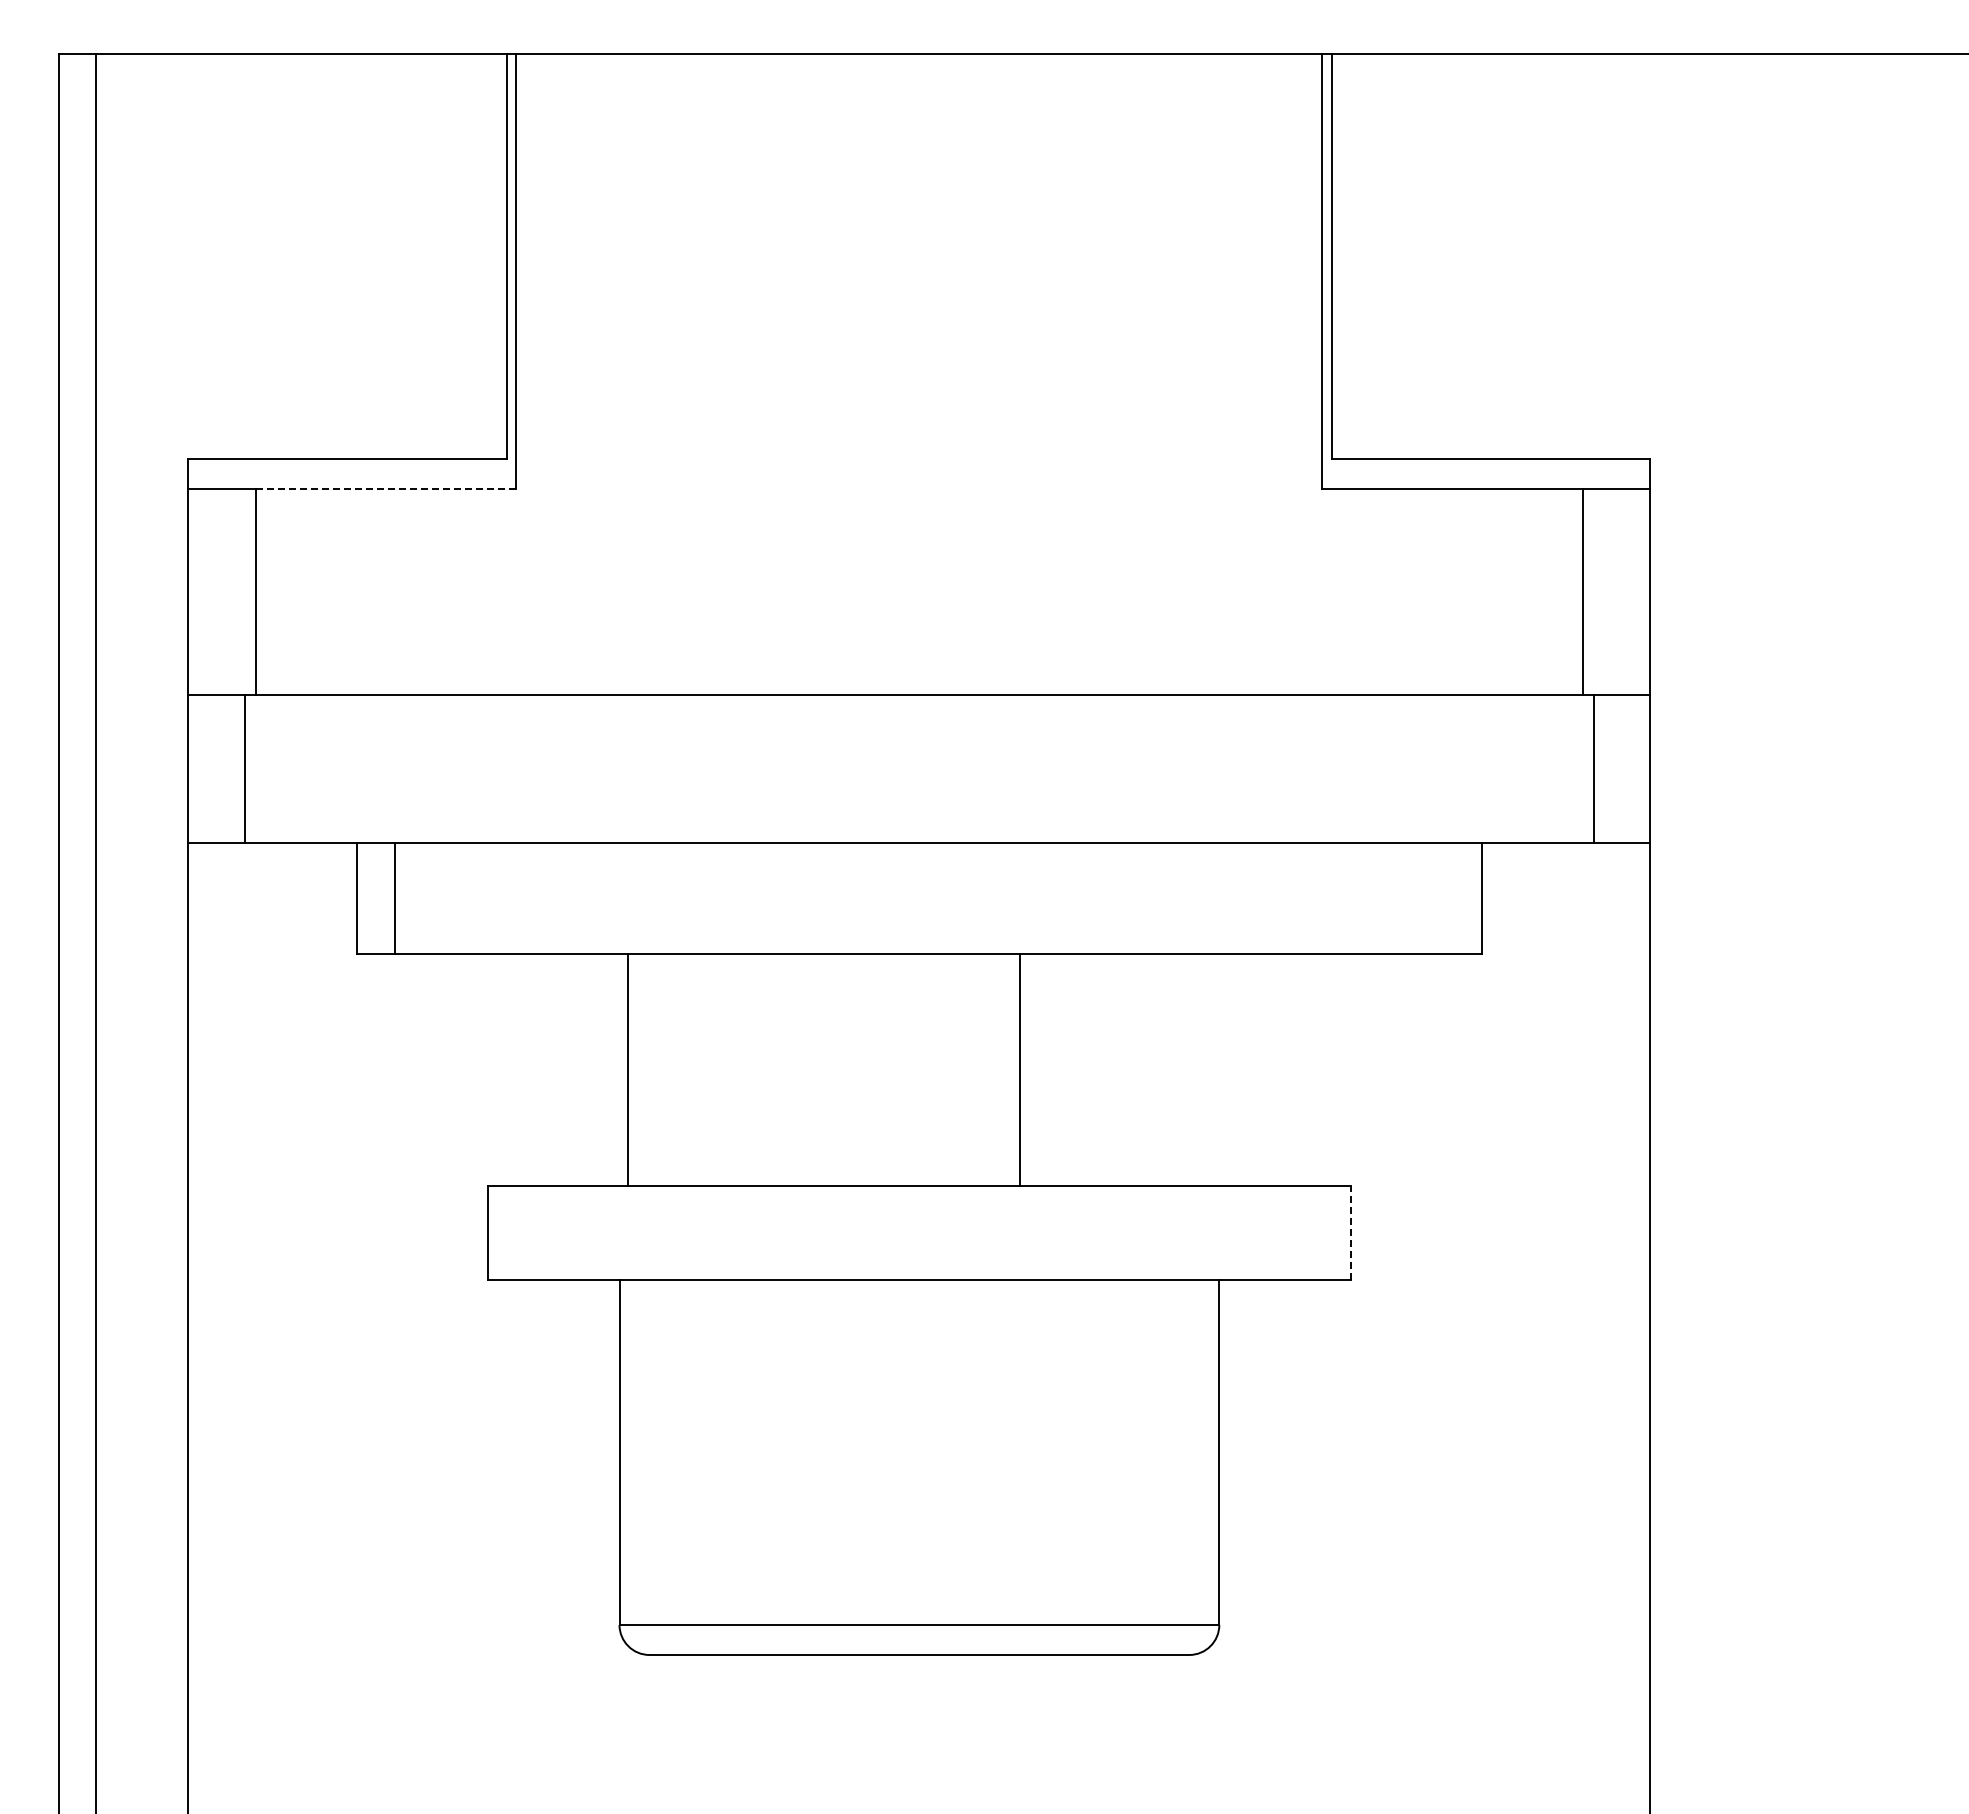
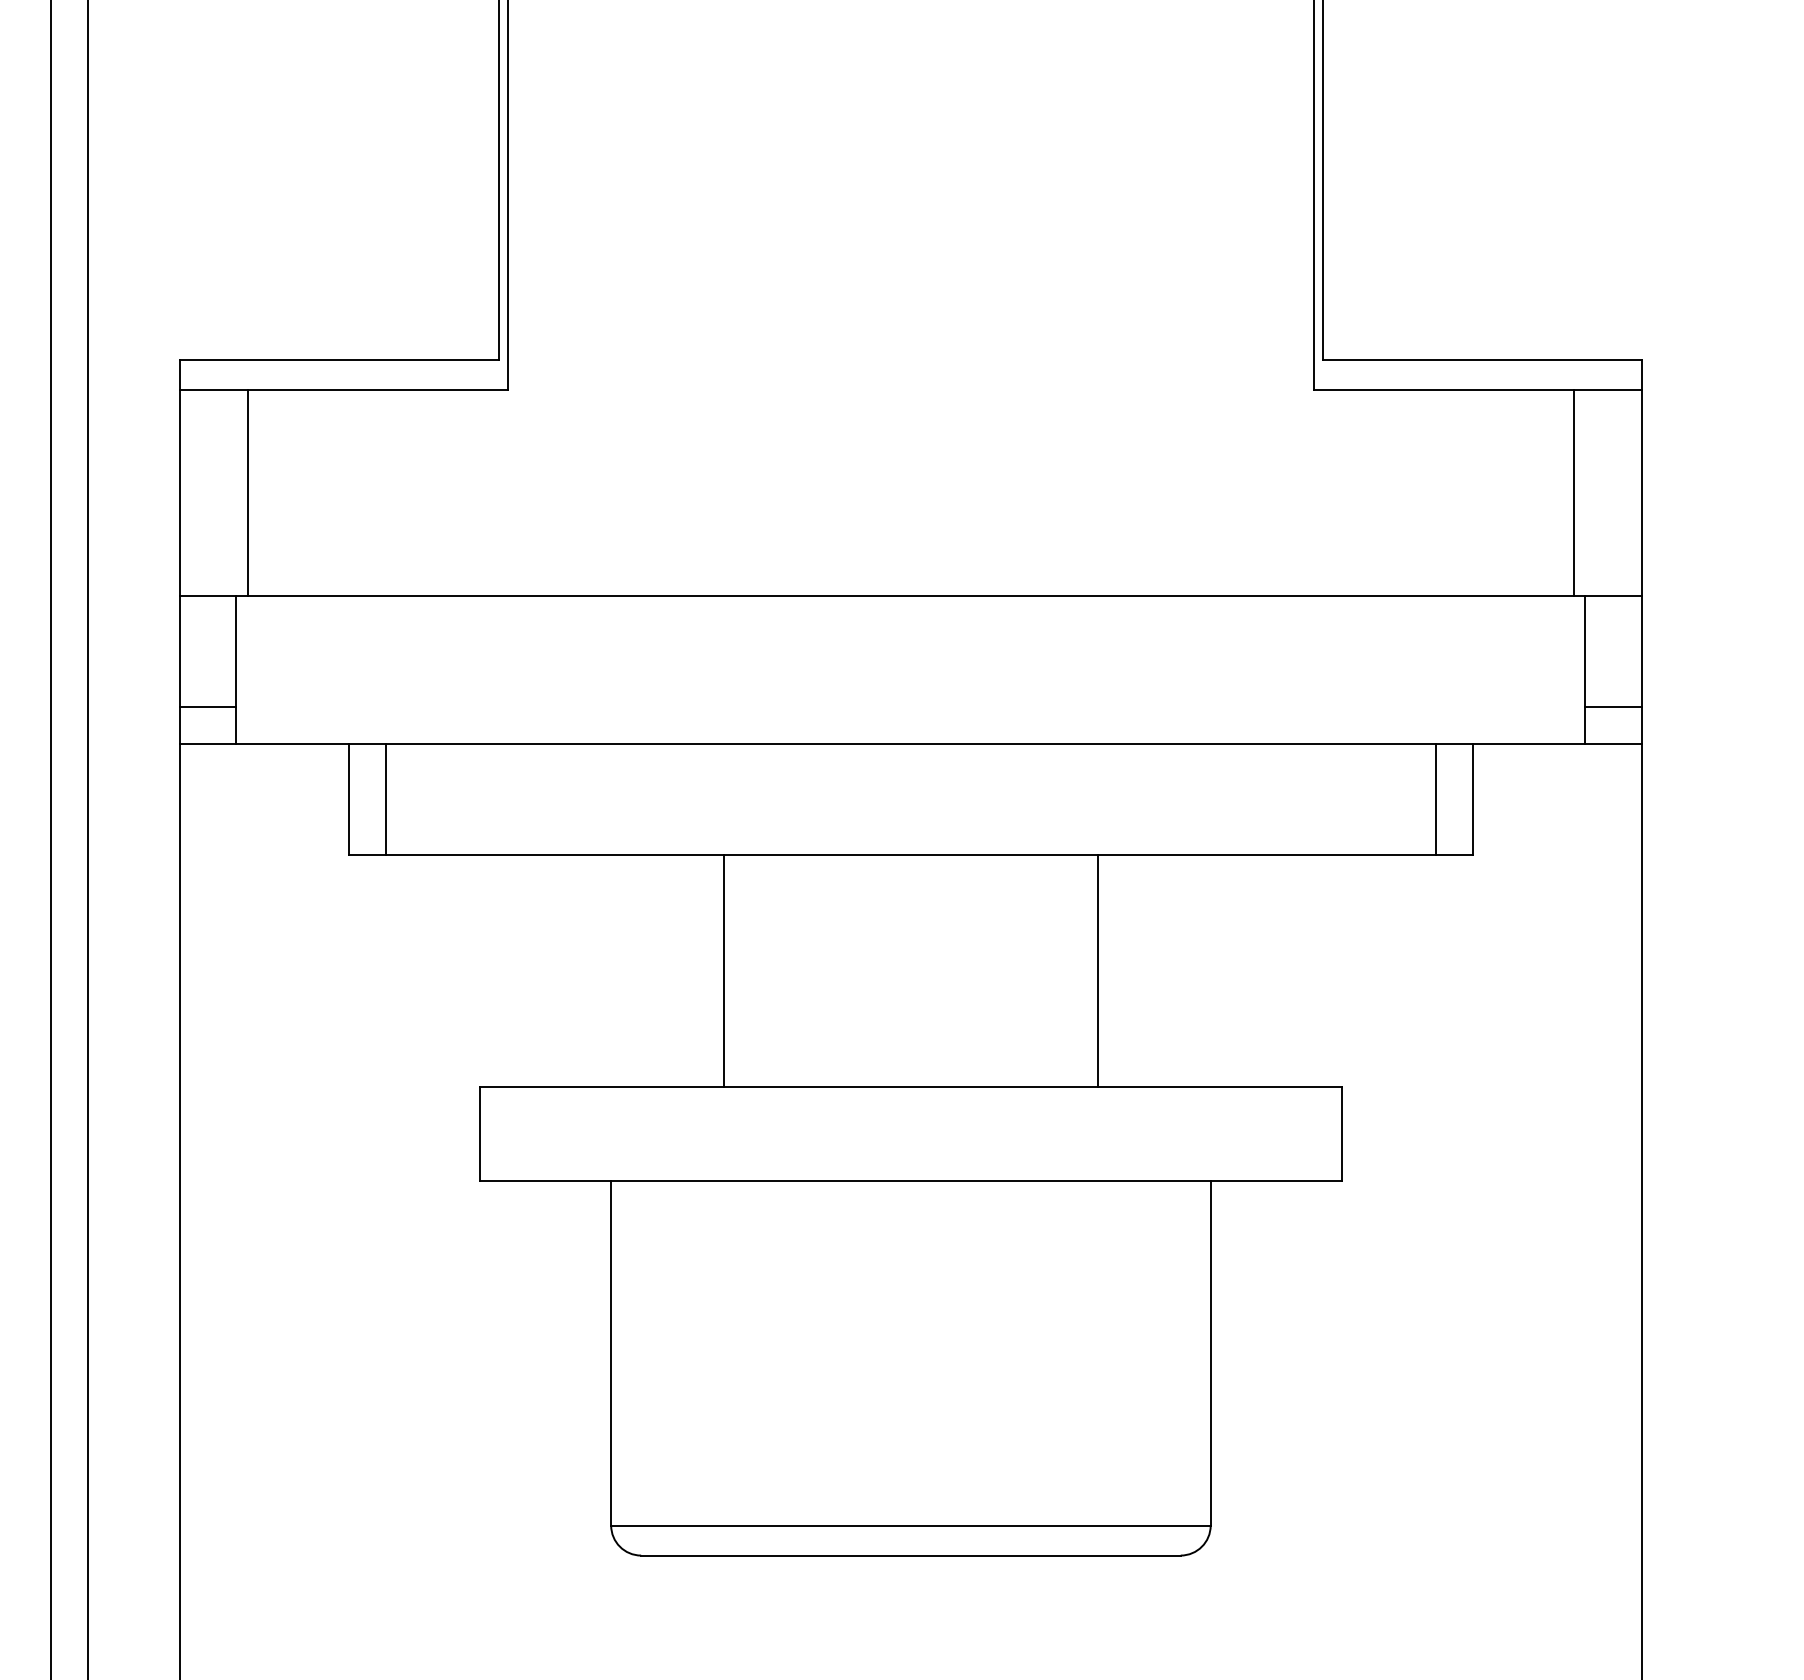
line: (386, 489) -> (378, 390), dashed -> solid
line: (216, 805) -> (208, 706), added
line: (1622, 805) -> (1613, 706), added
line: (1444, 898) -> (1435, 799), added
line: (627, 1069) -> (723, 970), moved
line: (1019, 1069) -> (1097, 970), moved
line: (1350, 1233) -> (1341, 1134), dashed -> solid

